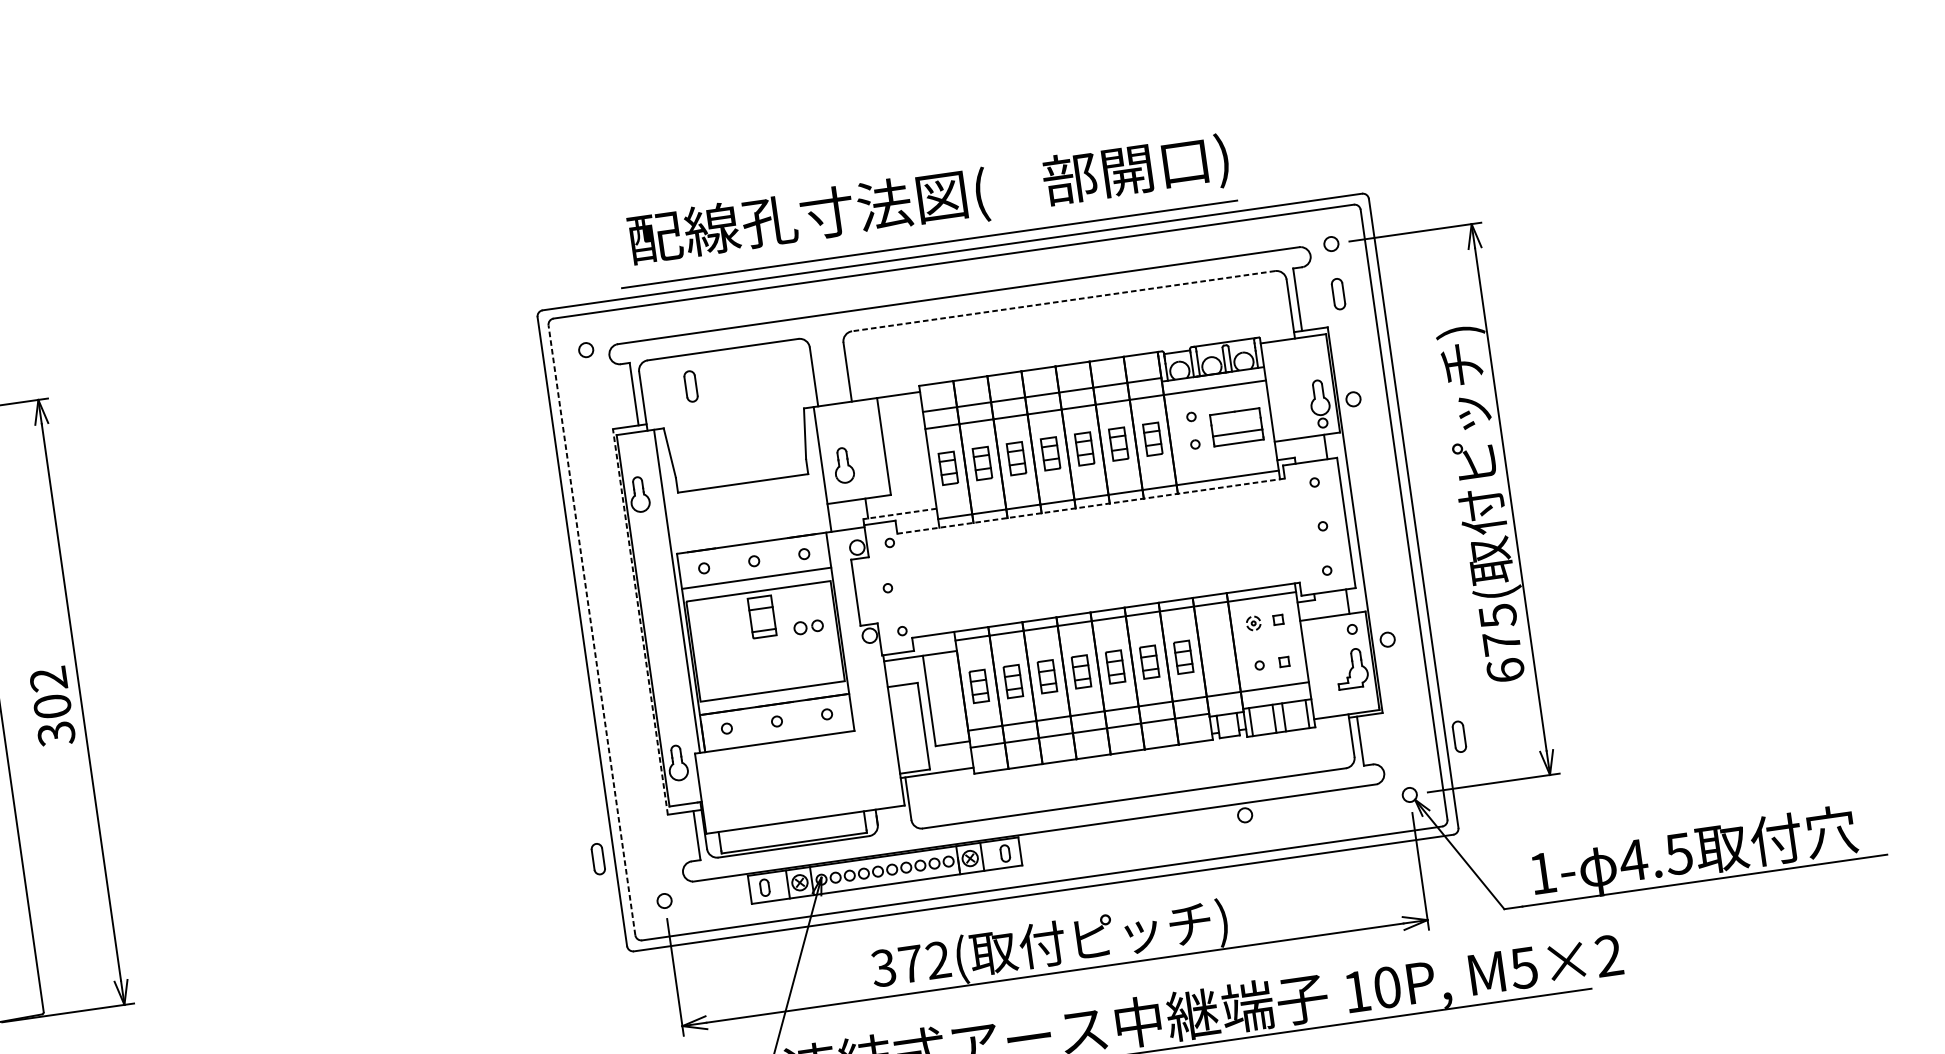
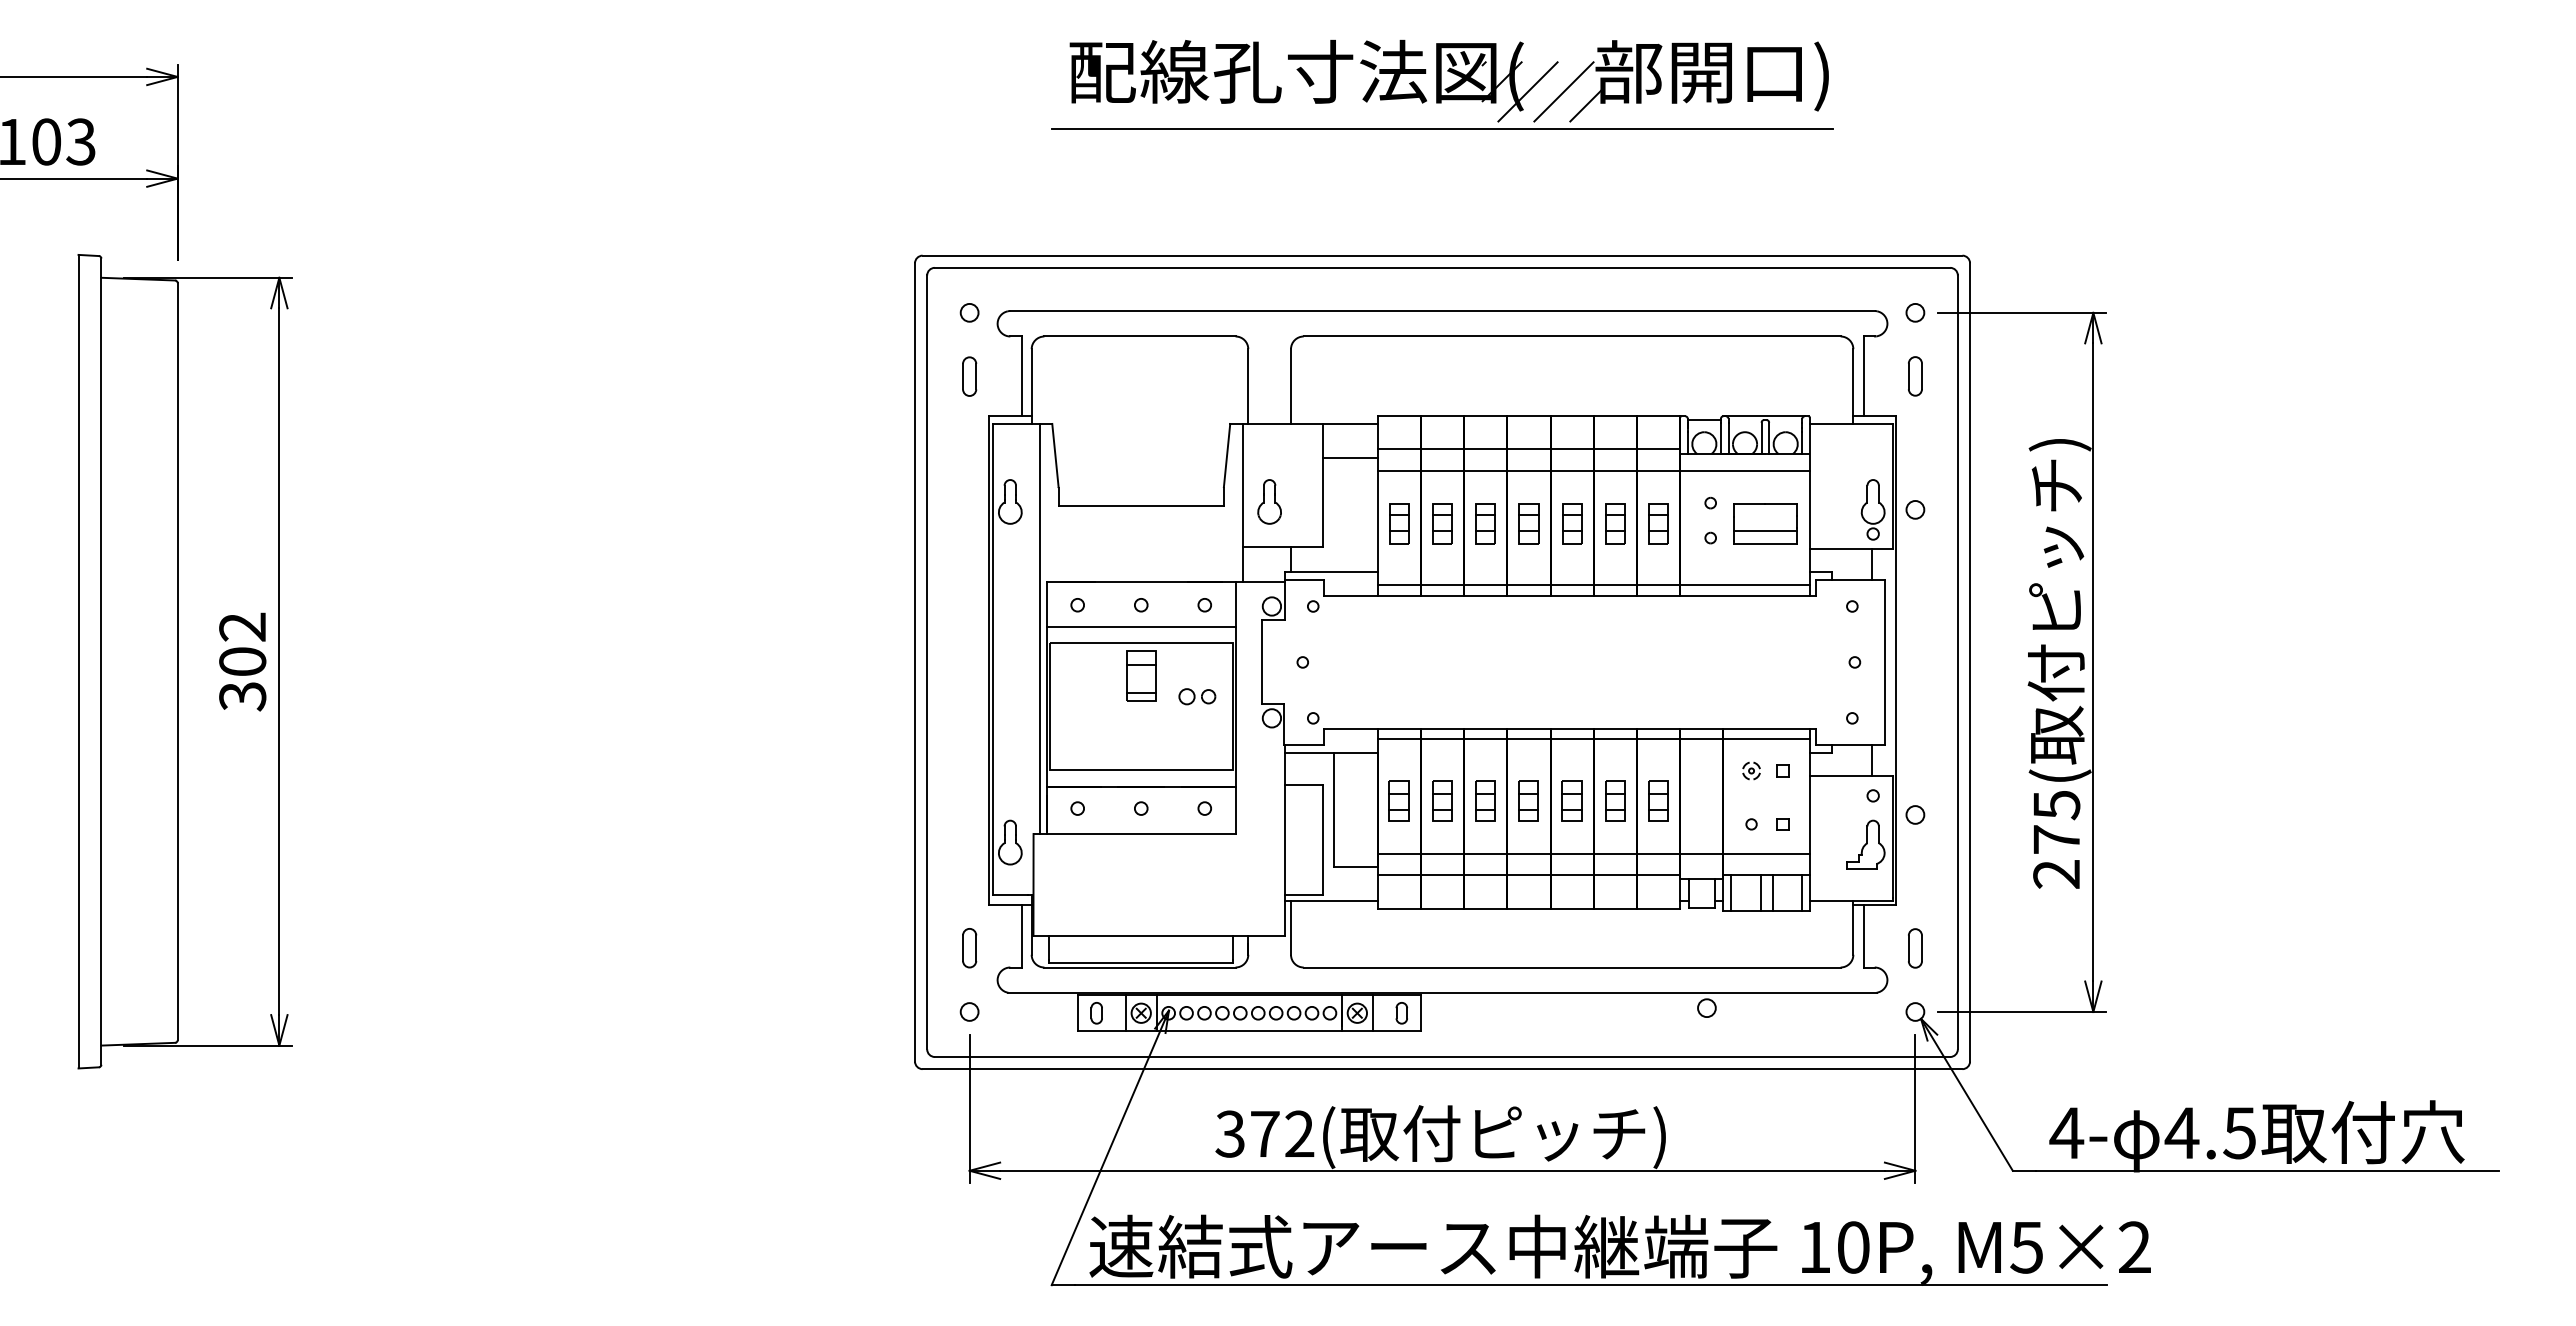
part: (924, 209) -> (1442, 84), moved
line: (1063, 301) -> (1571, 336), dashed -> solid
part: (690, 386) -> (969, 376), moved
line: (902, 421) -> (1350, 457), added
line: (1091, 506) -> (1570, 596), dashed -> solid
line: (900, 514) -> (1331, 572), dashed -> solid
line: (640, 621) -> (988, 660), dashed -> solid
line: (592, 630) -> (927, 662), dashed -> solid
text: (1505, 670) -> (2056, 873), 675( -> 275(
part: (1459, 736) -> (1915, 948), moved
part: (598, 859) -> (969, 948), moved
text: (1542, 872) -> (2066, 1132), 1- -> 4-

